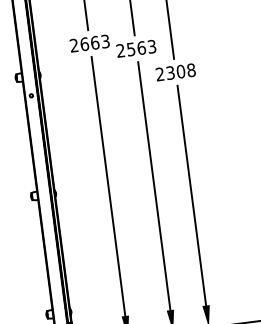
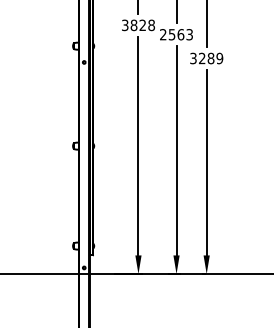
text: (89, 43) -> (138, 25), 2663 -> 3828
text: (175, 72) -> (206, 58), 2308 -> 3289

